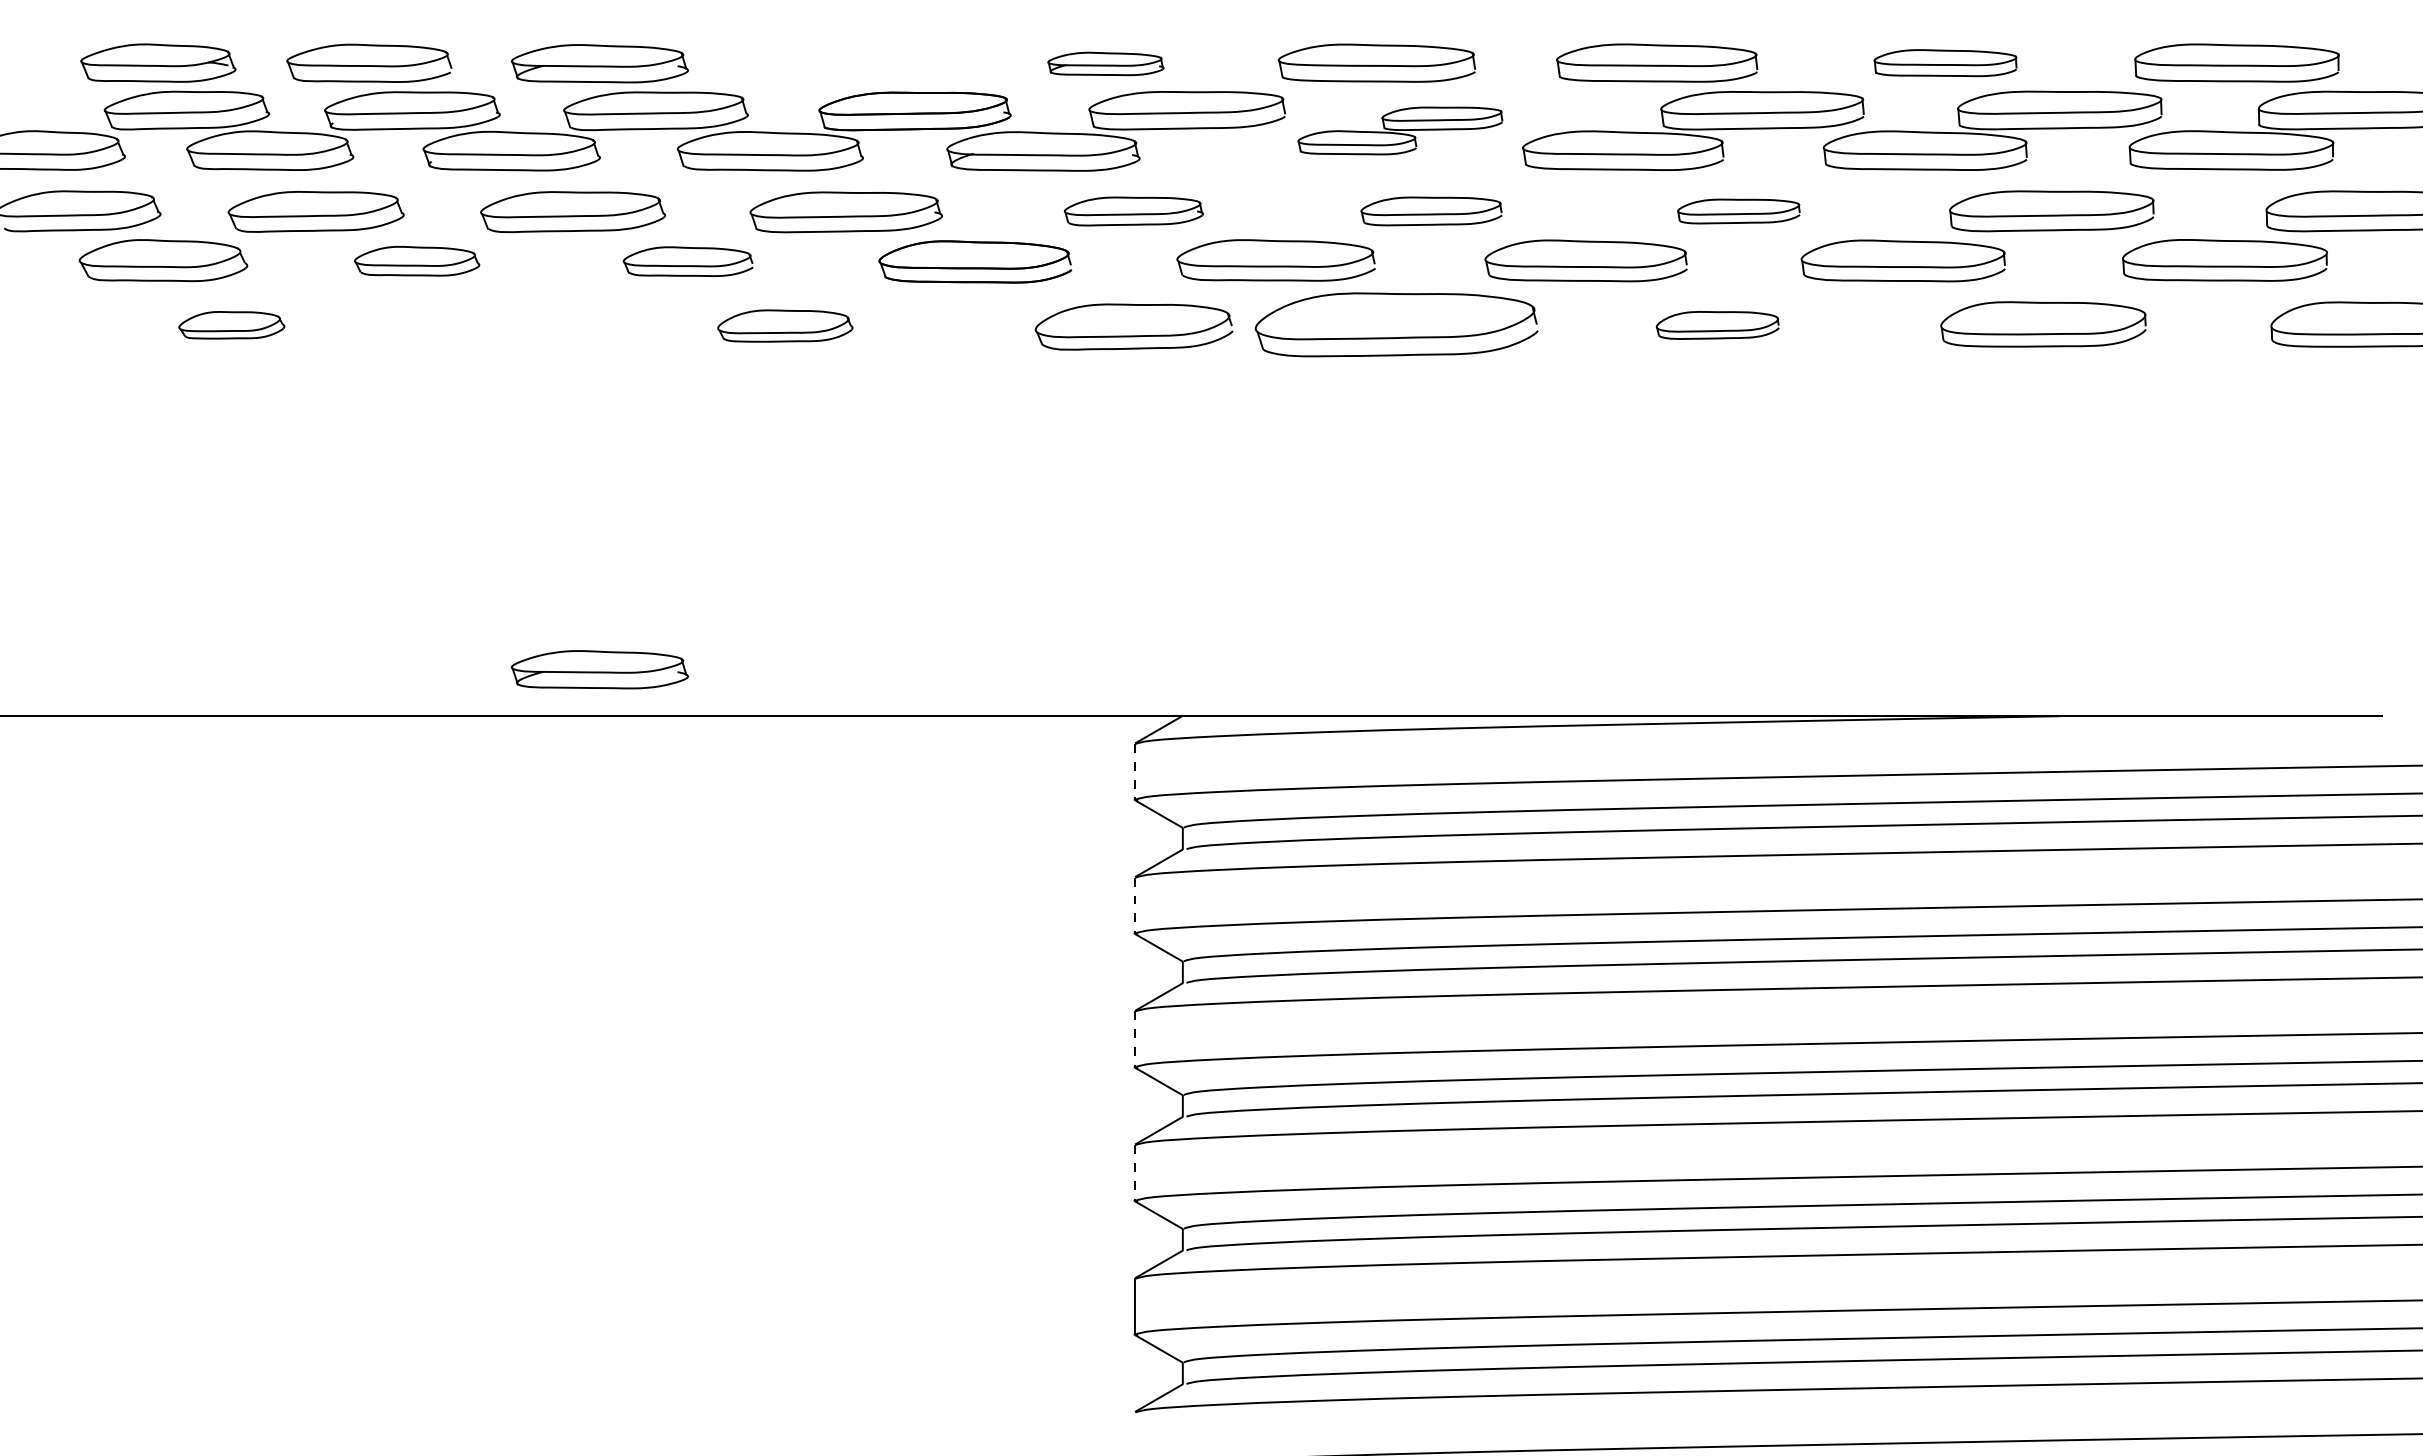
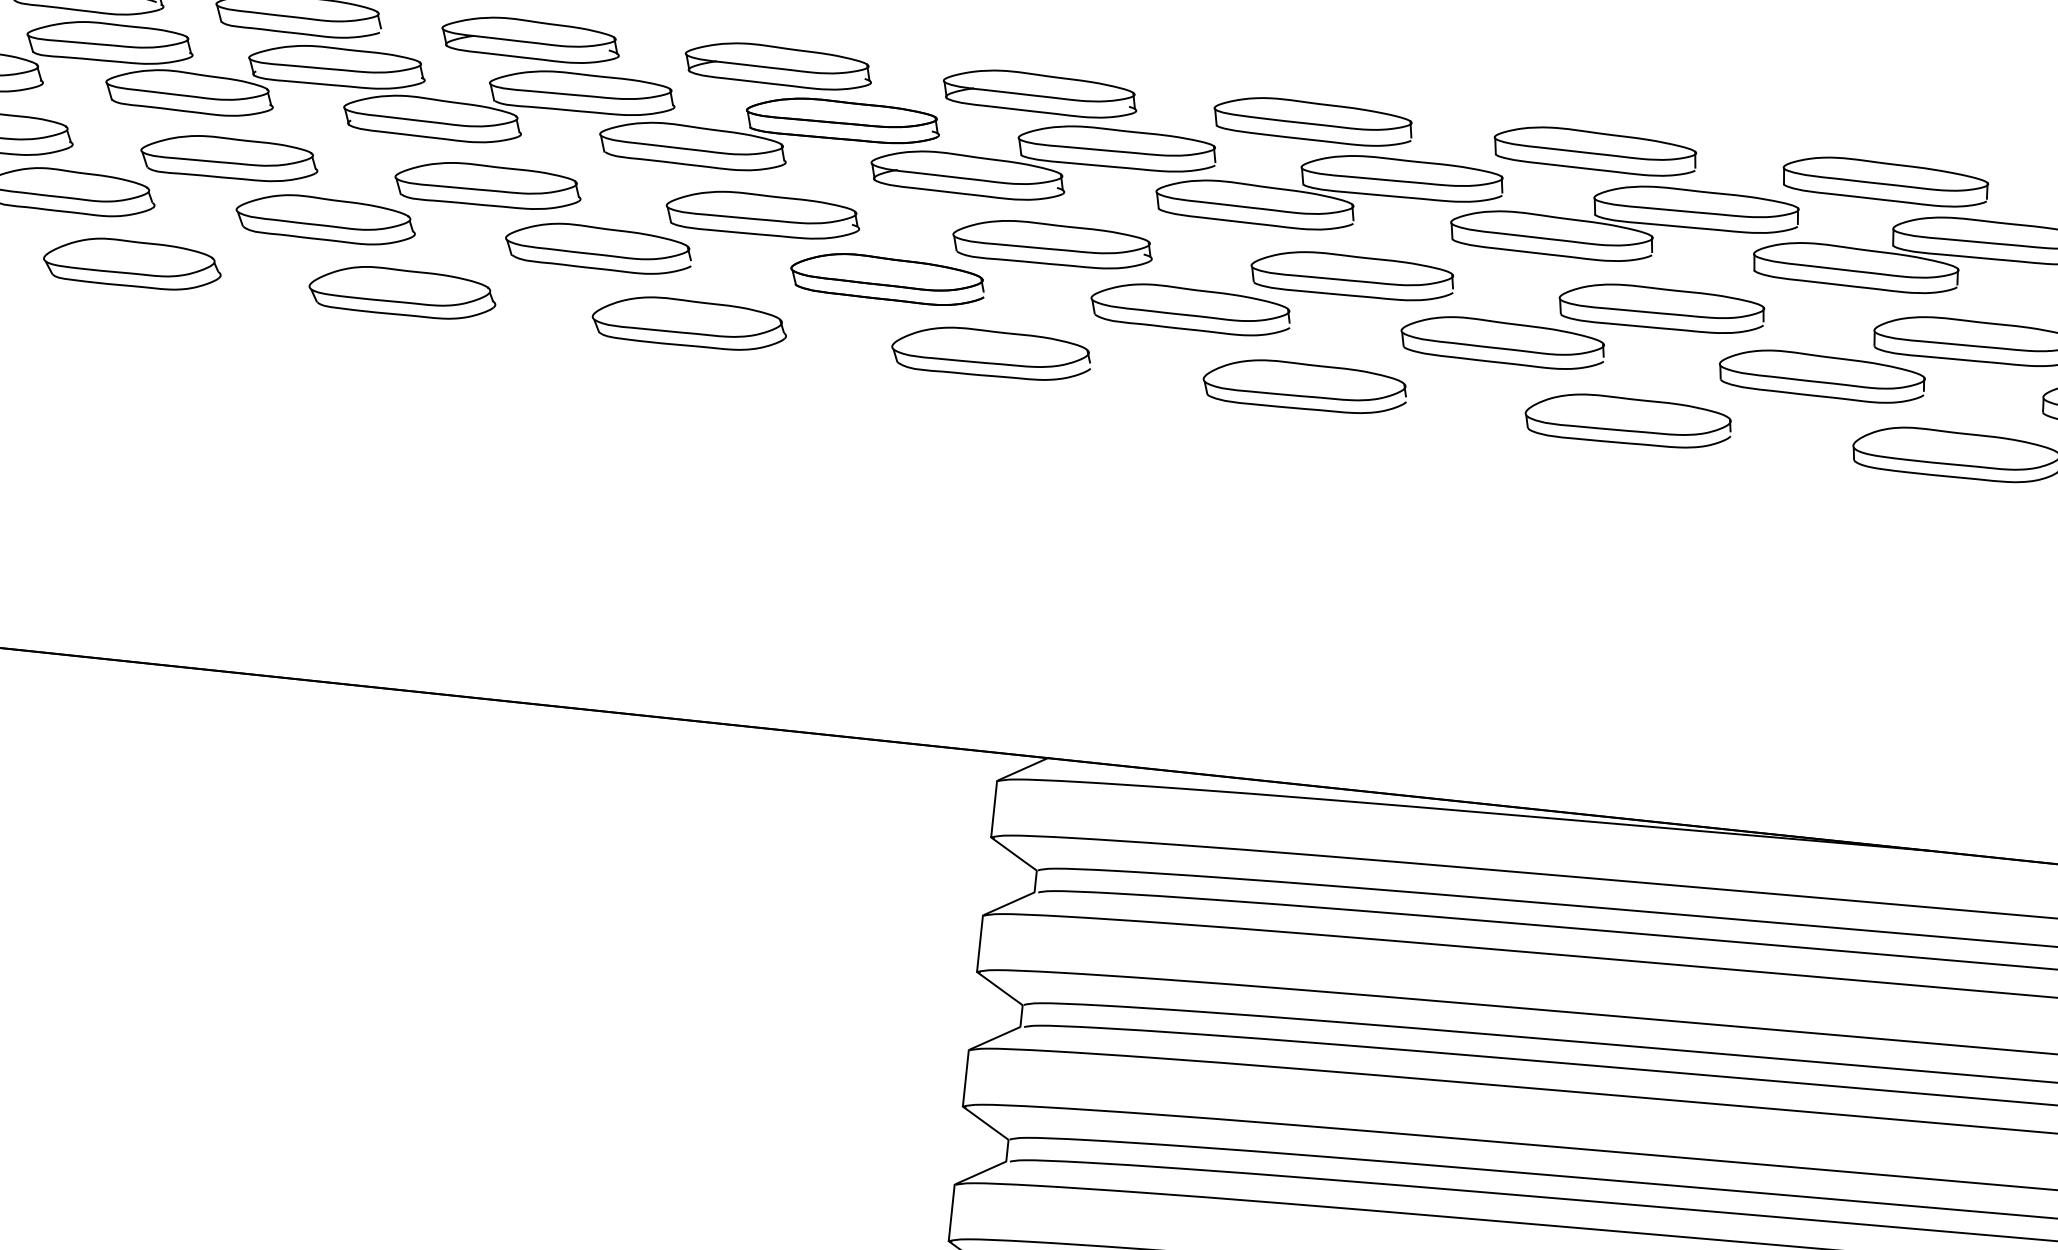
part: (1945, 62) -> (1885, 180), size x1.43
part: (845, 63) -> (778, 65), added
part: (1105, 63) -> (1039, 92), size x1.67
part: (1400, 130) -> (1329, 191), size x1.67
part: (1133, 211) -> (1052, 244), size x1.43
part: (1431, 211) -> (1352, 276), size x1.43
part: (1738, 211) -> (1661, 308), size x1.67
part: (416, 260) -> (325, 218), size x1.43
part: (688, 261) -> (599, 248), size x1.43
part: (1396, 324) -> (1305, 386), size x0.71
part: (231, 325) -> (132, 264), size x1.67
part: (500, 325) -> (403, 292), added
part: (785, 325) -> (690, 322), size x1.43
part: (1717, 325) -> (1628, 421), size x1.67
part: (1133, 326) -> (991, 353), moved
part: (599, 669) -> (466, 649), removed
line: (1134, 771) -> (994, 808), dashed -> solid
line: (1134, 905) -> (979, 943), dashed -> solid
line: (1134, 1039) -> (965, 1078), dashed -> solid
line: (1134, 1172) -> (951, 1212), dashed -> solid

